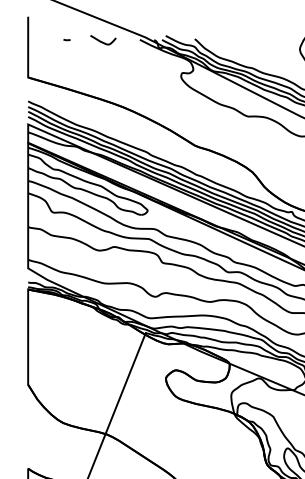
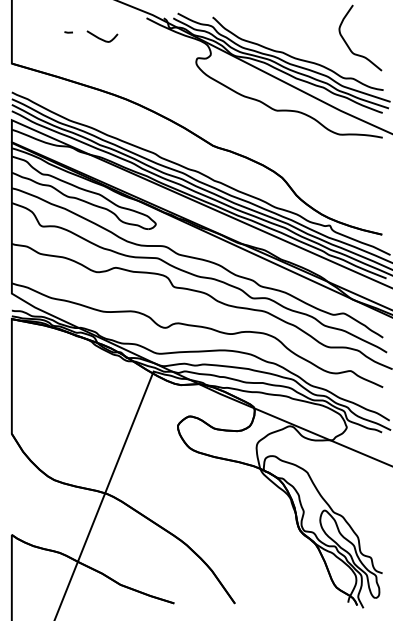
line: (66, 40) -> (68, 32), moved
curve: (103, 41) -> (102, 38), moved

